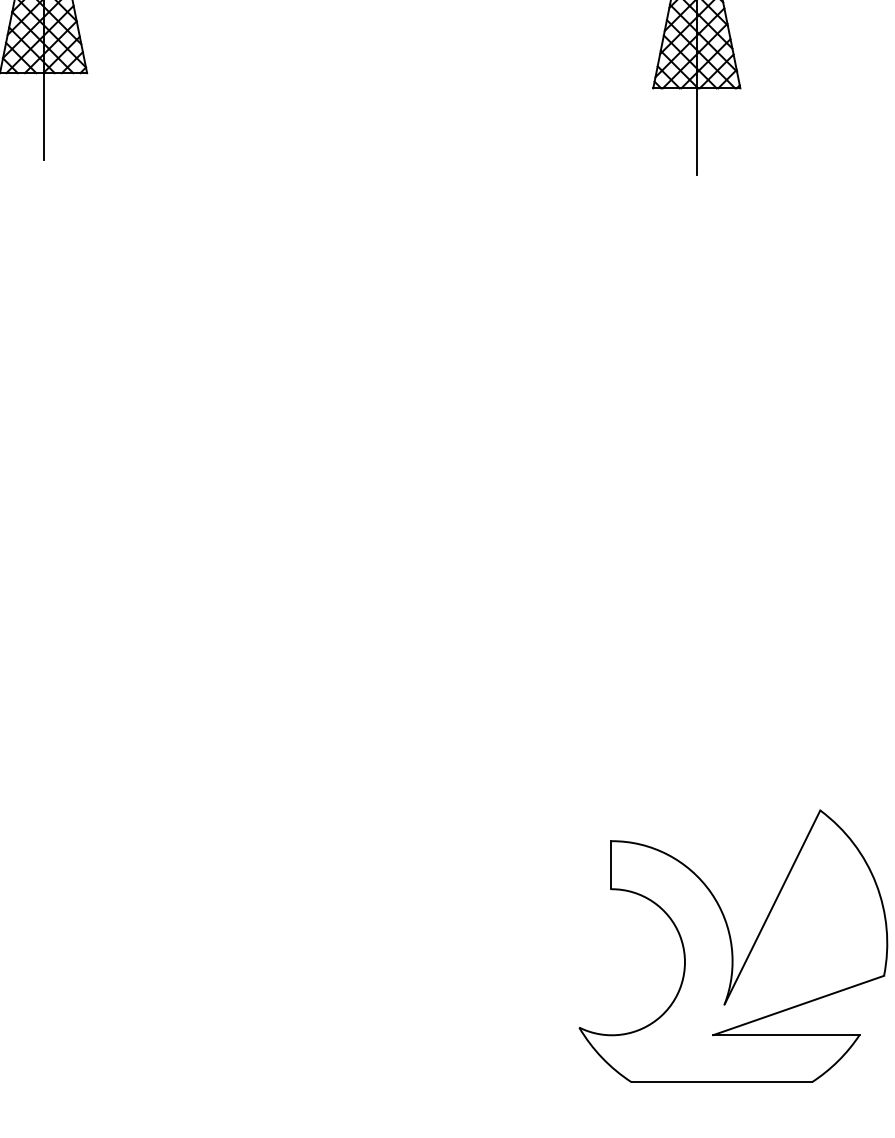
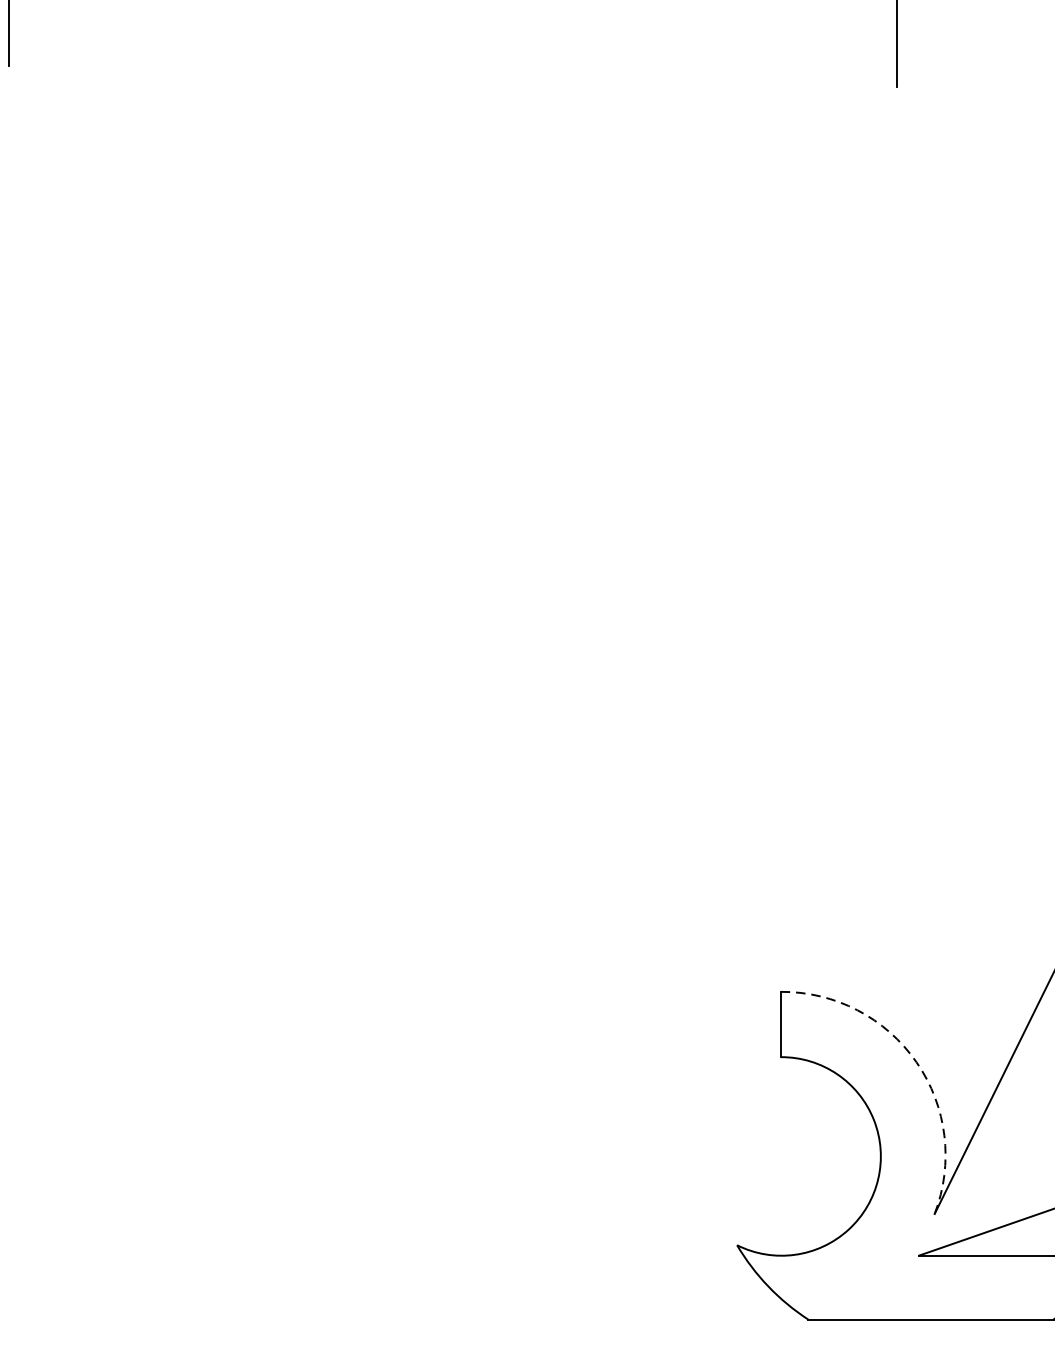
arc: (711, 892) -> (916, 1061), solid -> dashed

